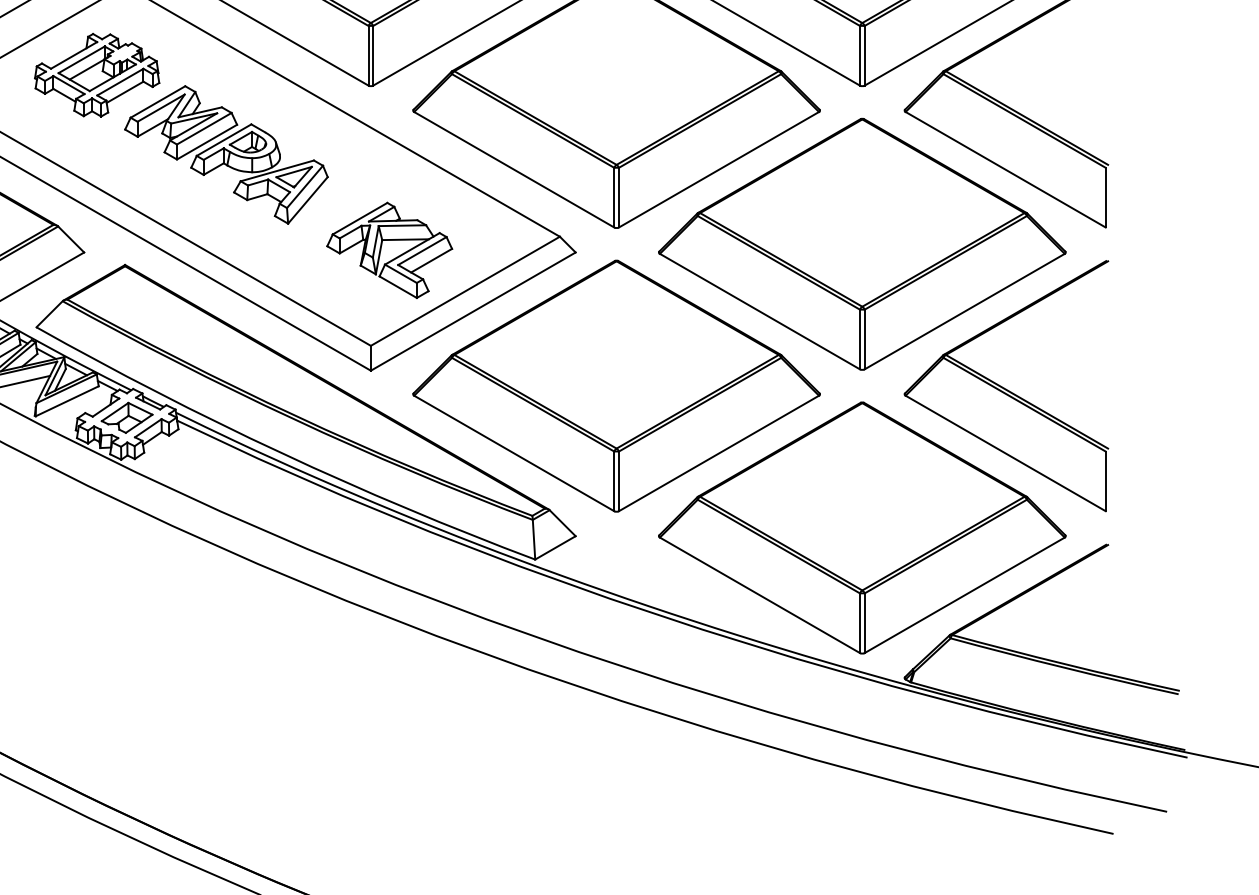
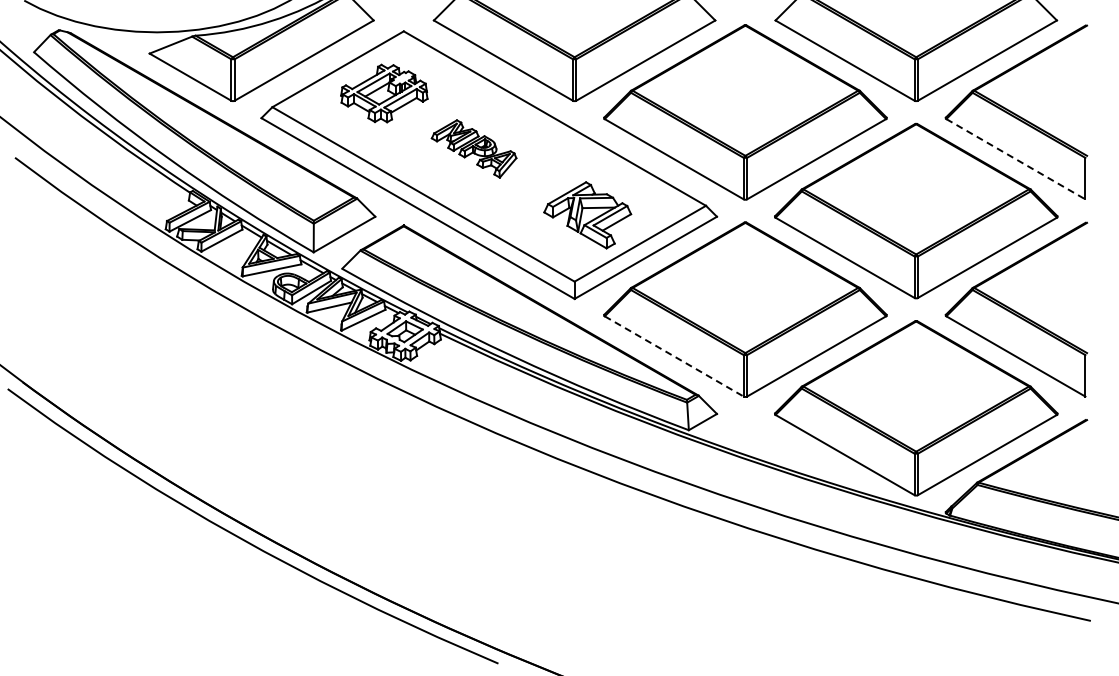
part: (225, 154) -> (473, 148), size x0.6
line: (1006, 170) -> (1016, 159), solid -> dashed
line: (514, 453) -> (674, 356), solid -> dashed

